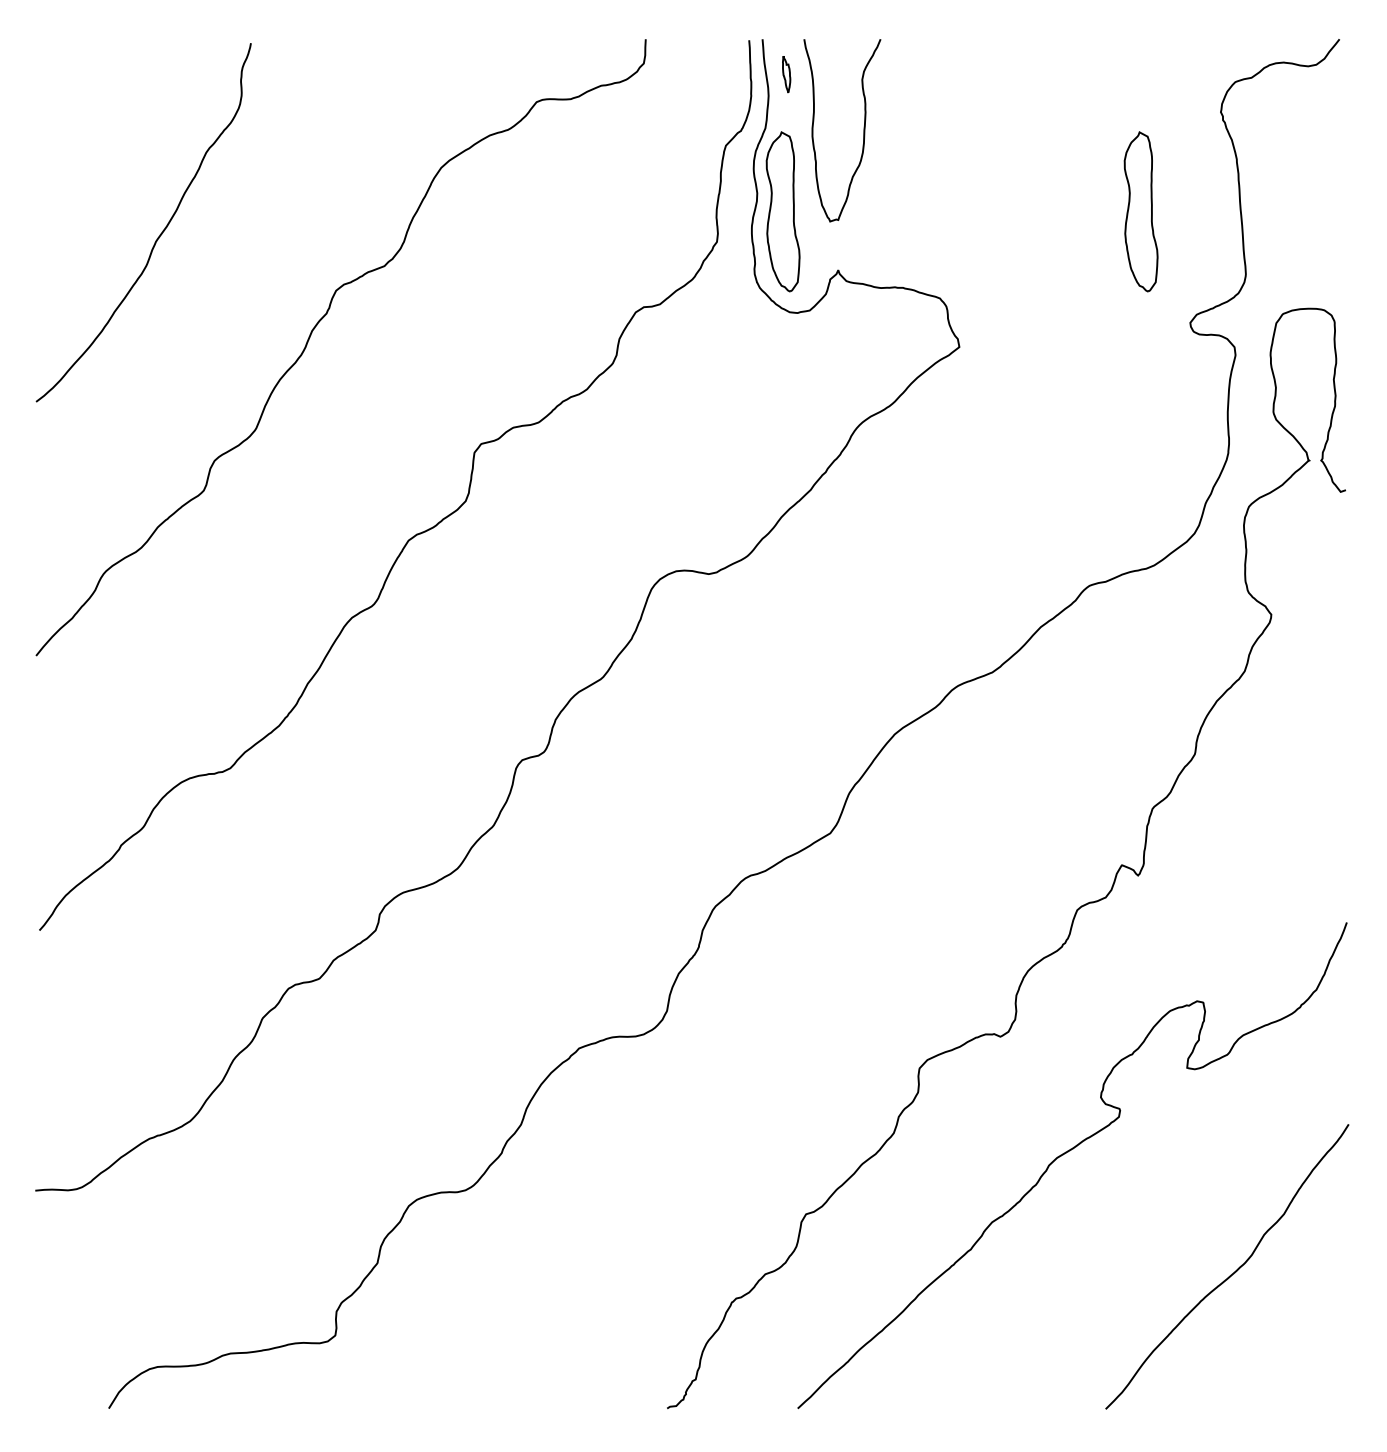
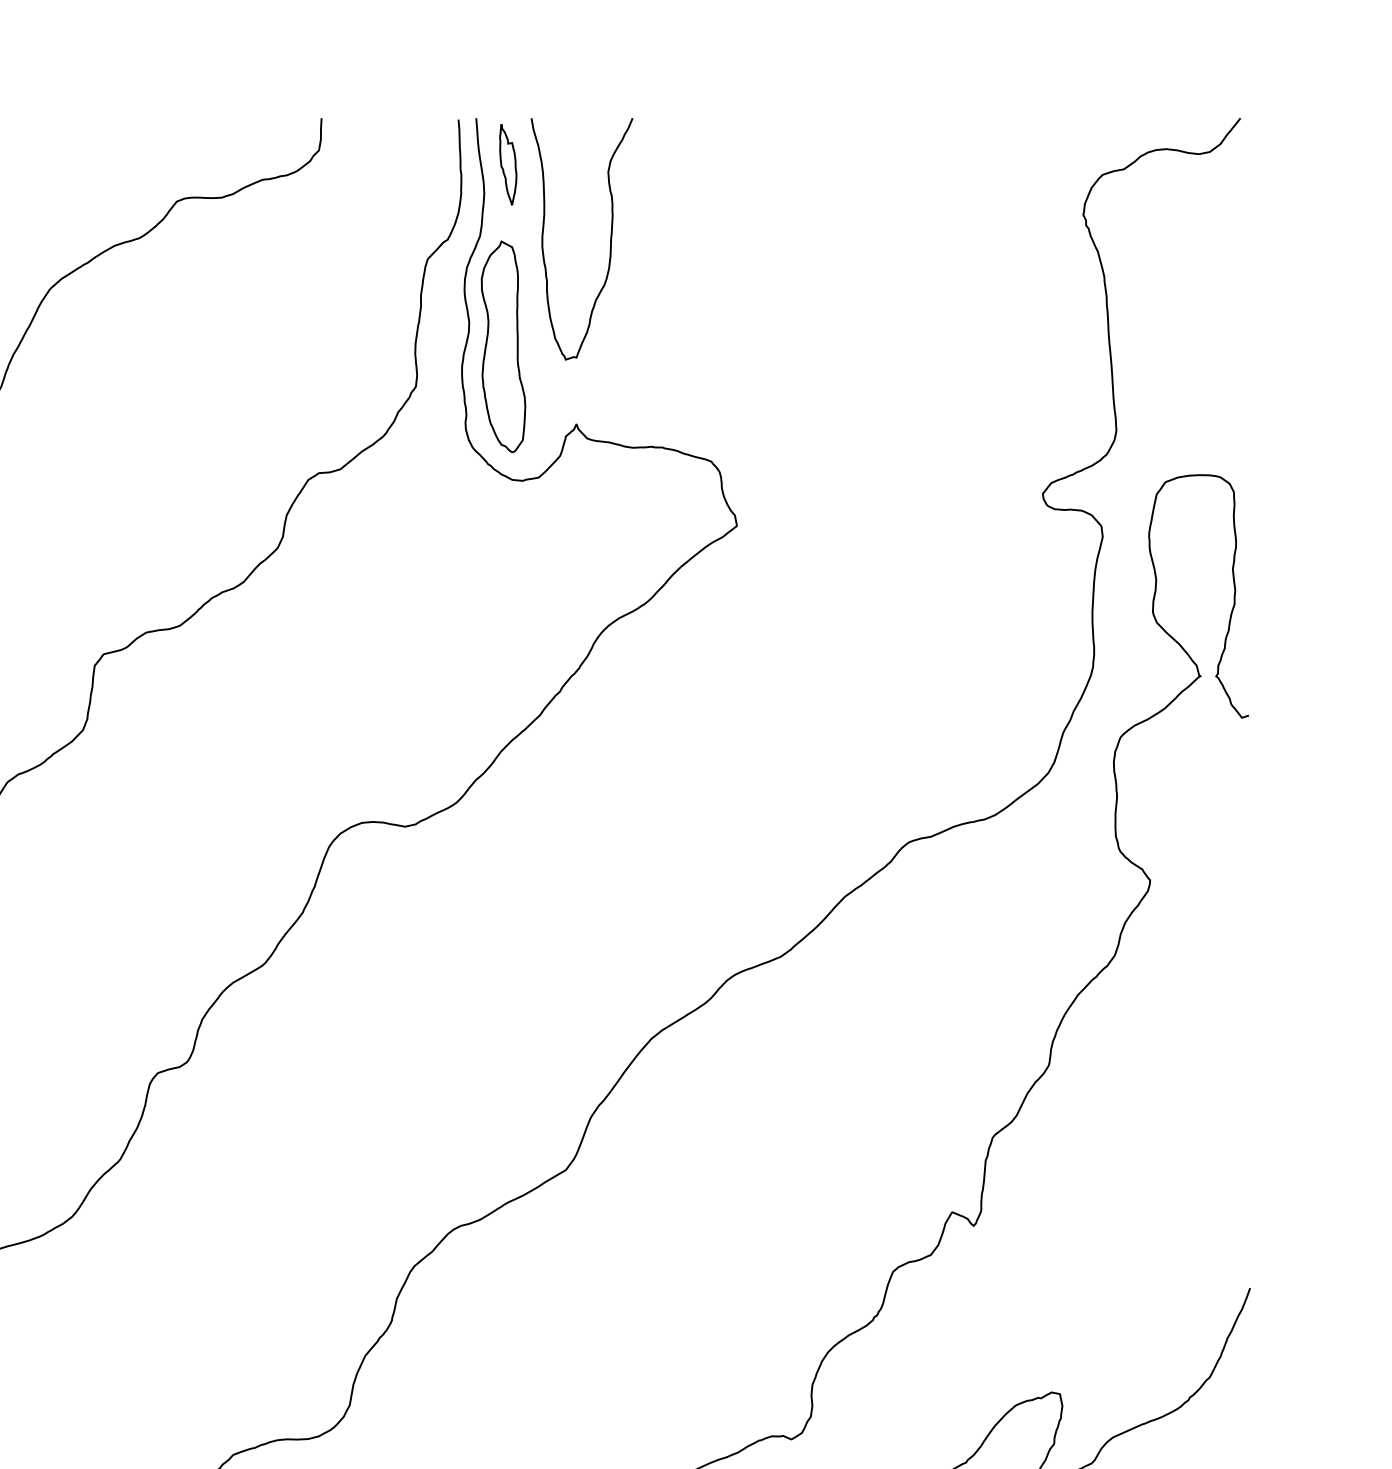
part: (786, 74) -> (507, 164), size x1.67
part: (1140, 211) -> (976, 346), removed

